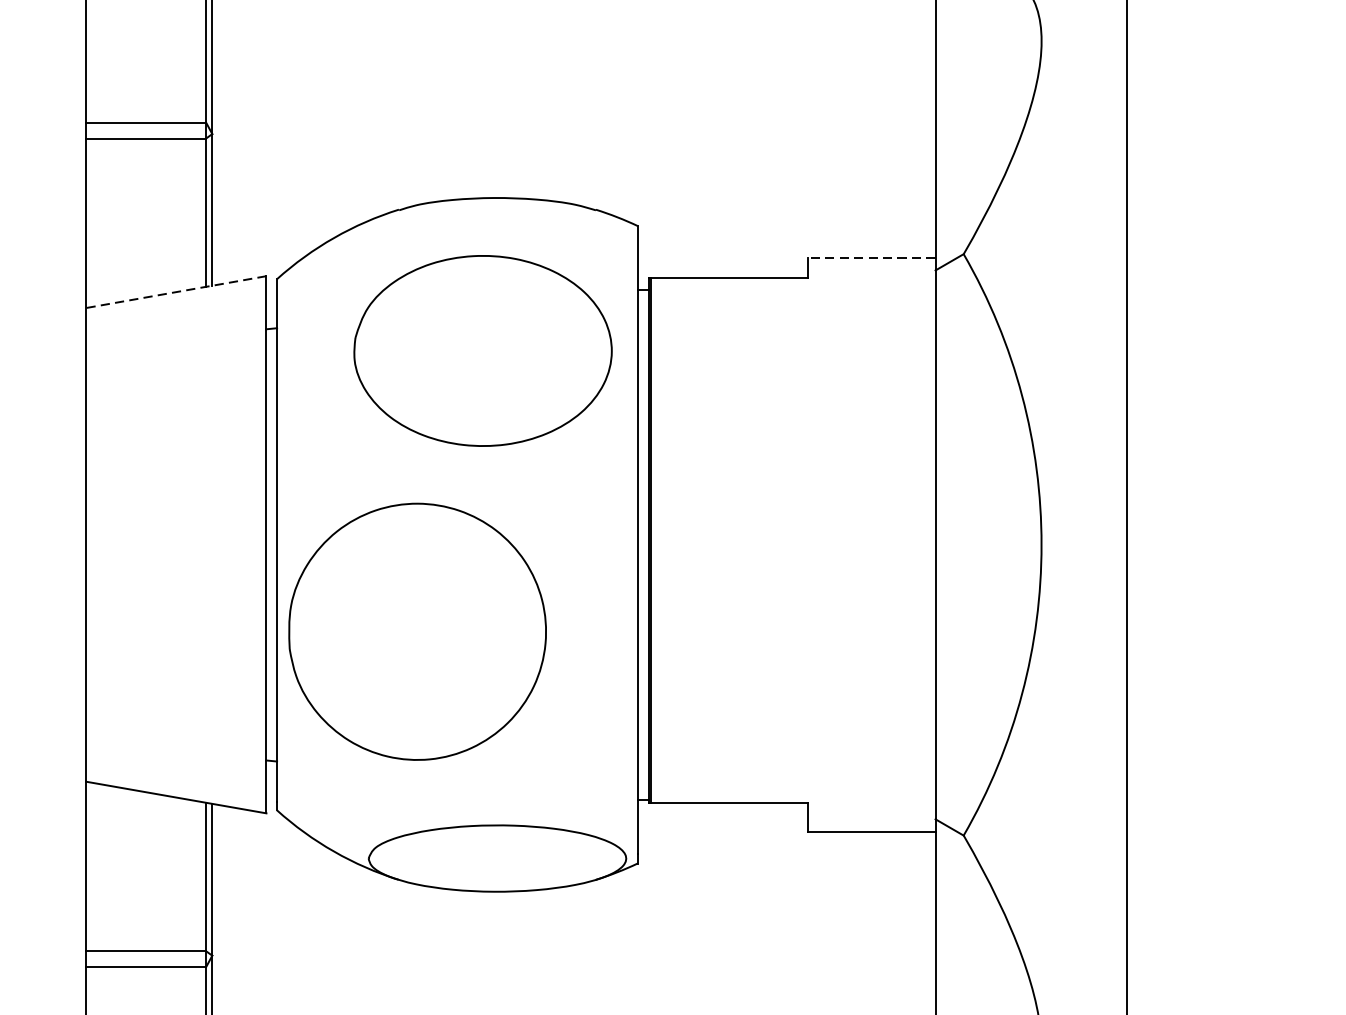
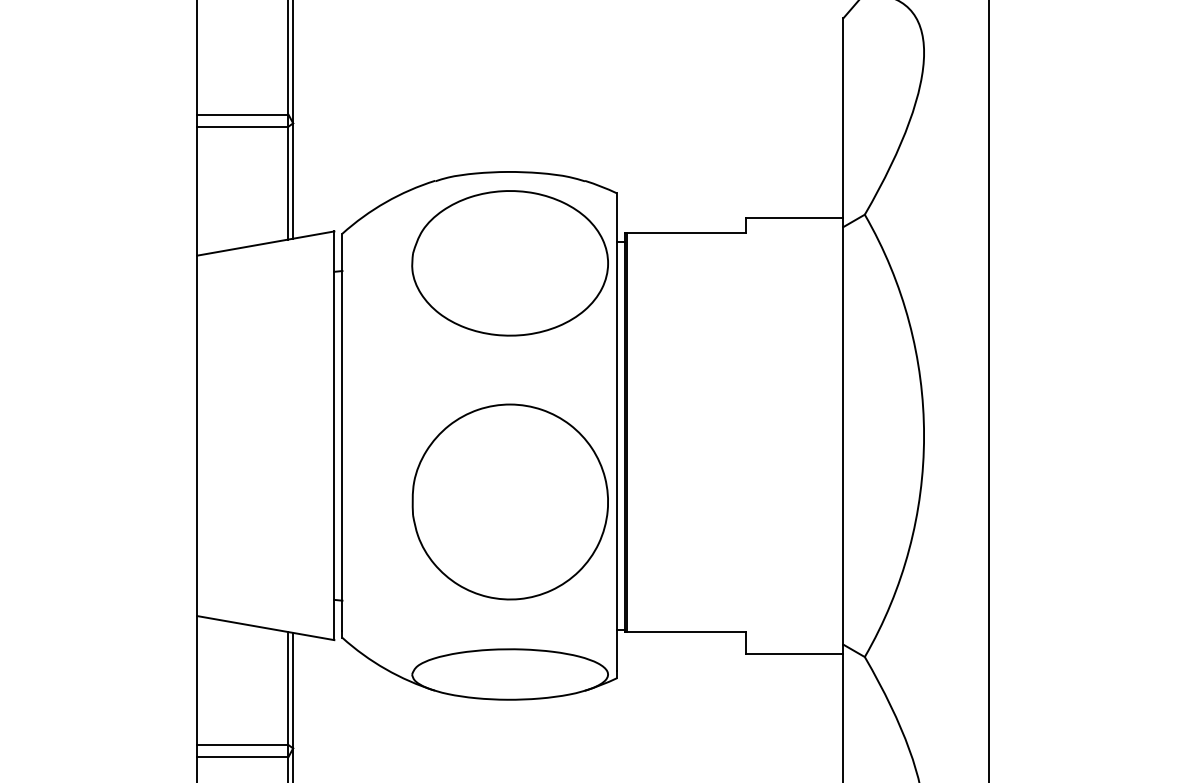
line: (871, 257) -> (794, 217), dashed -> solid
line: (175, 292) -> (265, 243), dashed -> solid
part: (482, 351) -> (509, 263), moved
part: (416, 631) -> (509, 501), moved

